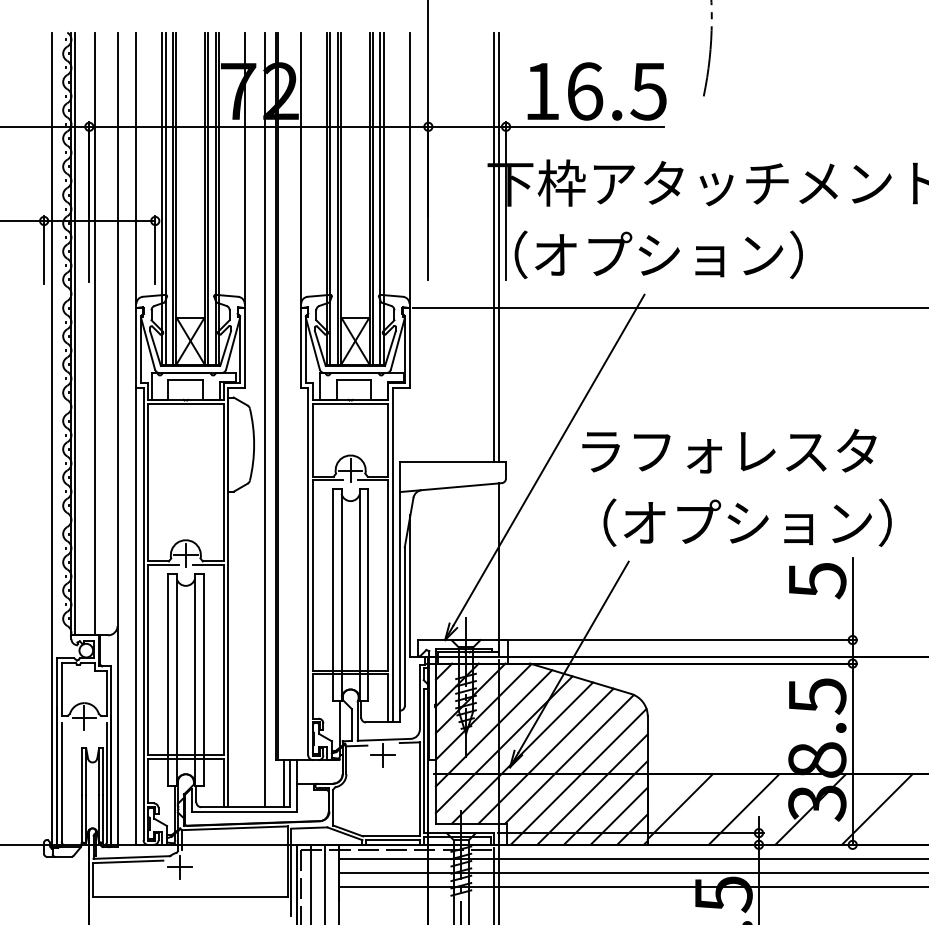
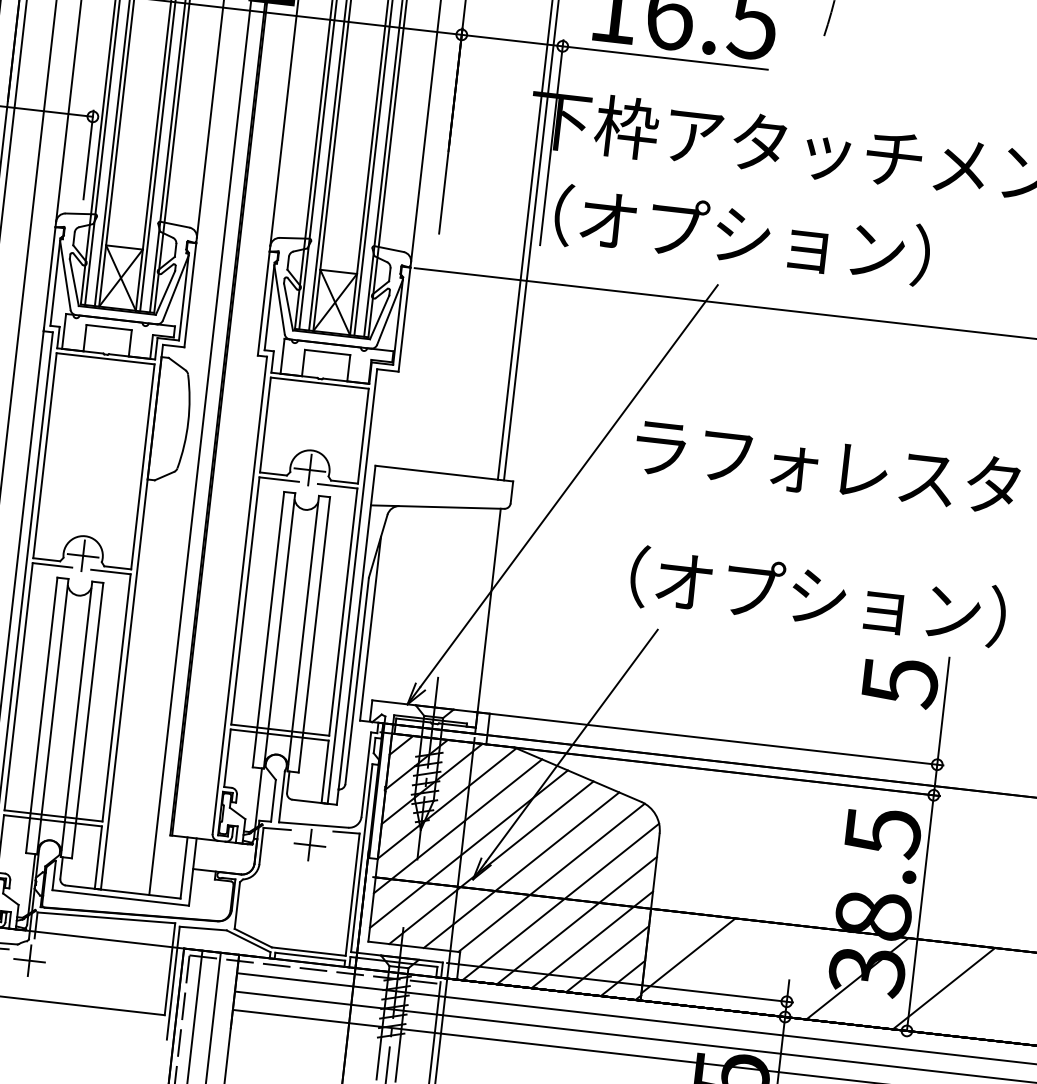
text: (729, 450) -> (827, 465), moved
line: (283, 783) -> (176, 866), removed
line: (743, 809) -> (770, 968), removed

